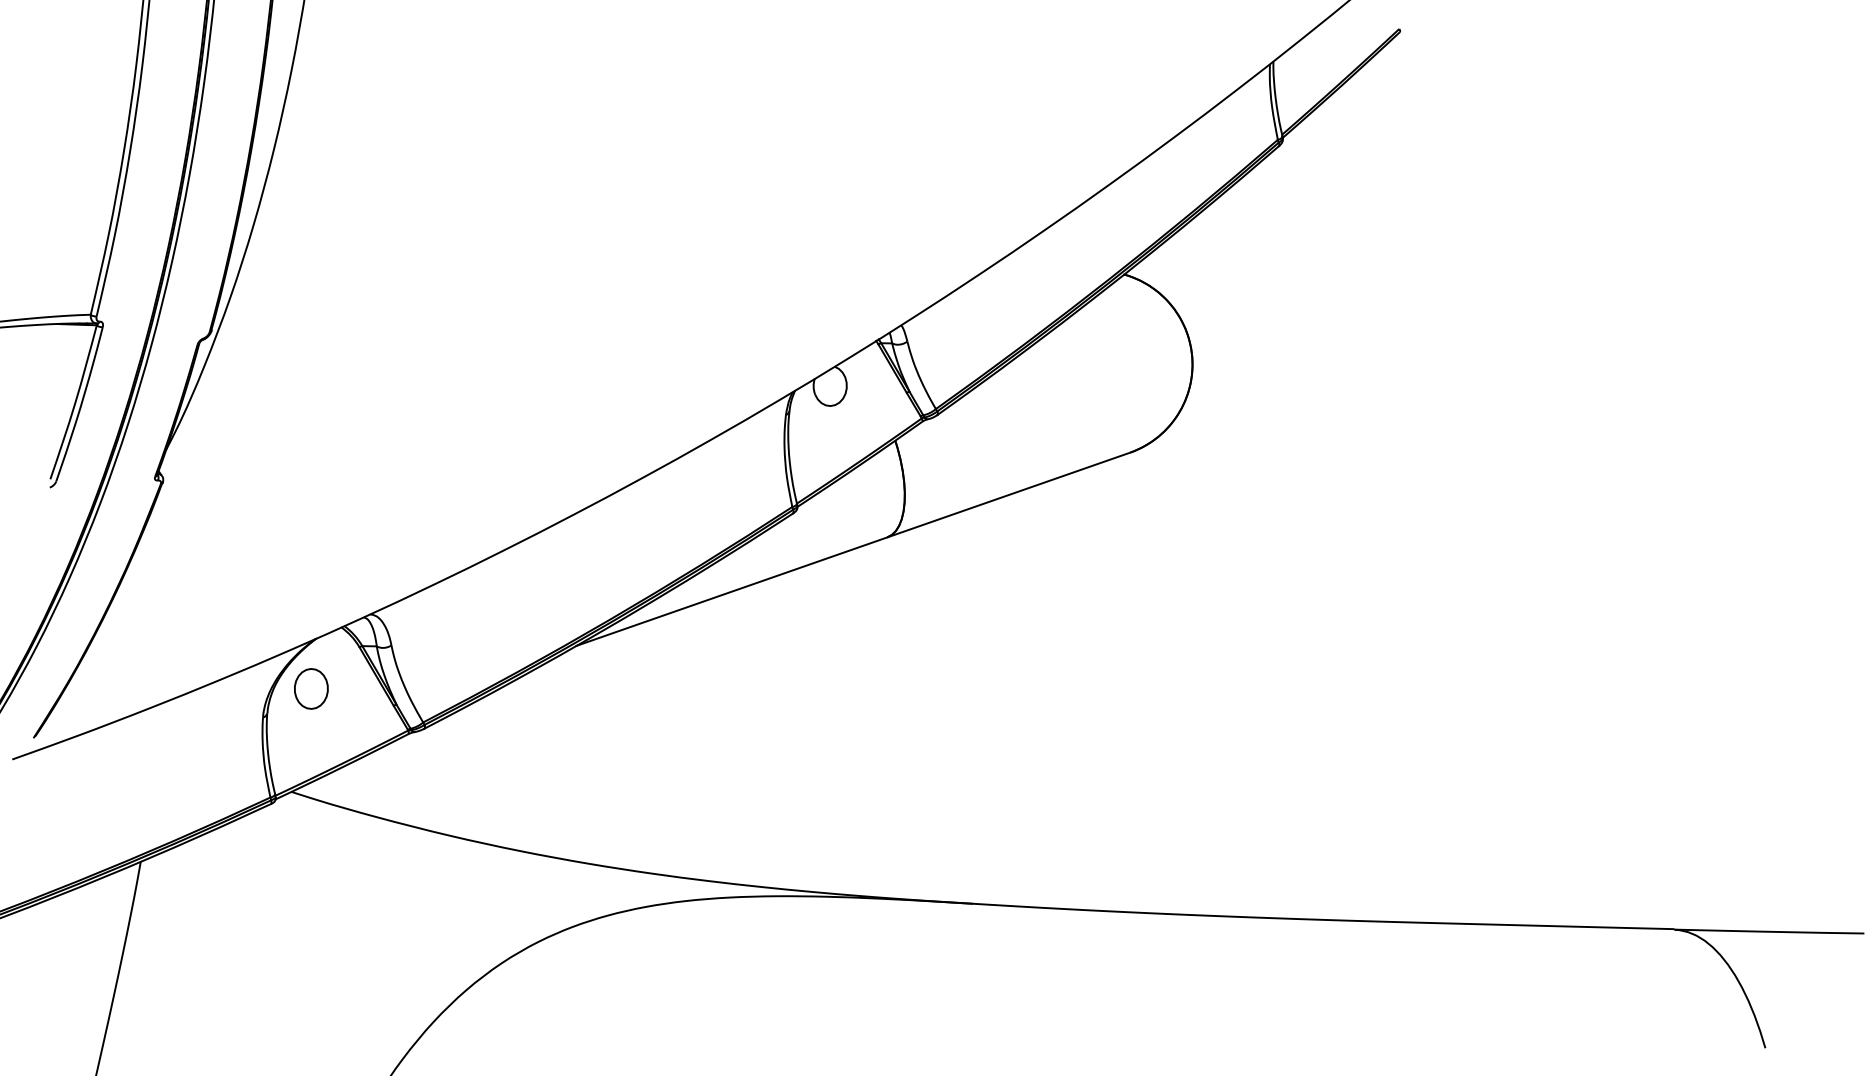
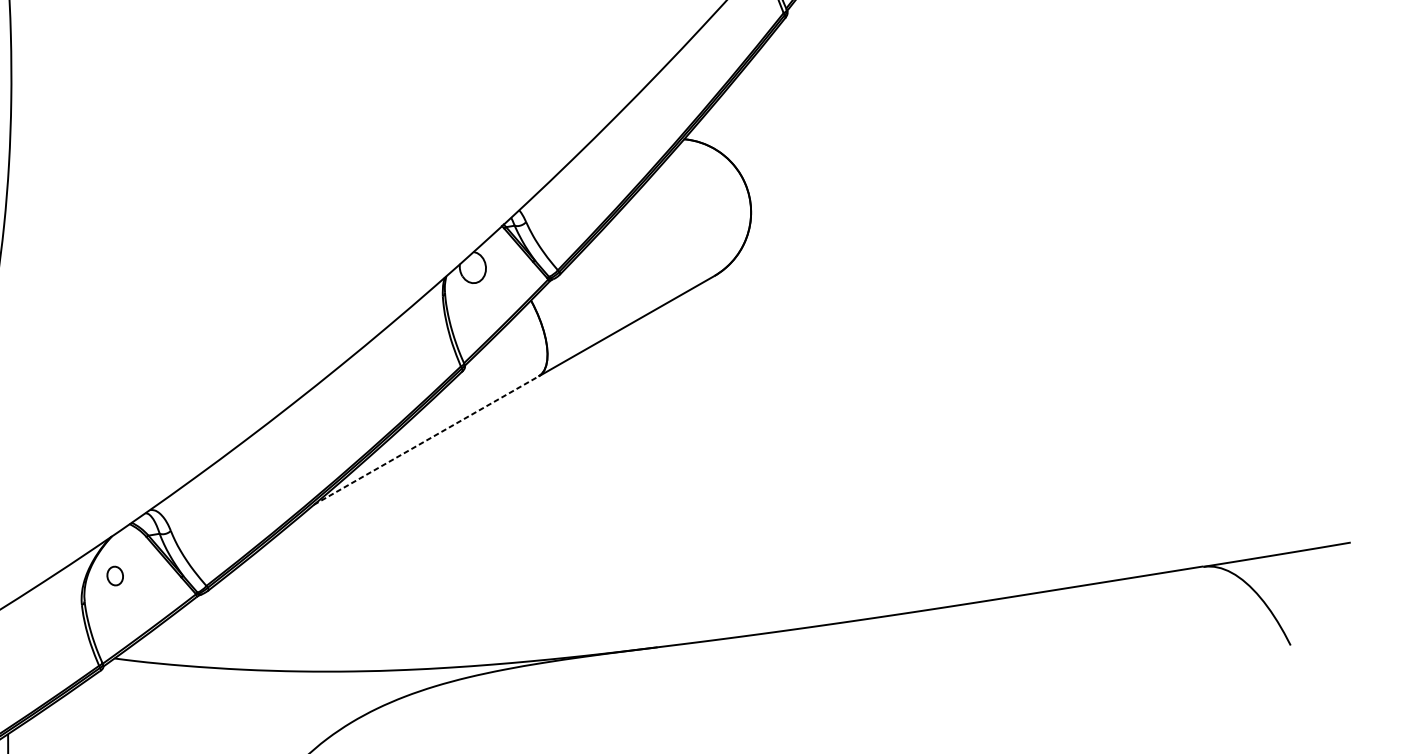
line: (731, 591) -> (426, 440), solid -> dashed
part: (311, 688) -> (115, 575), size x0.6

